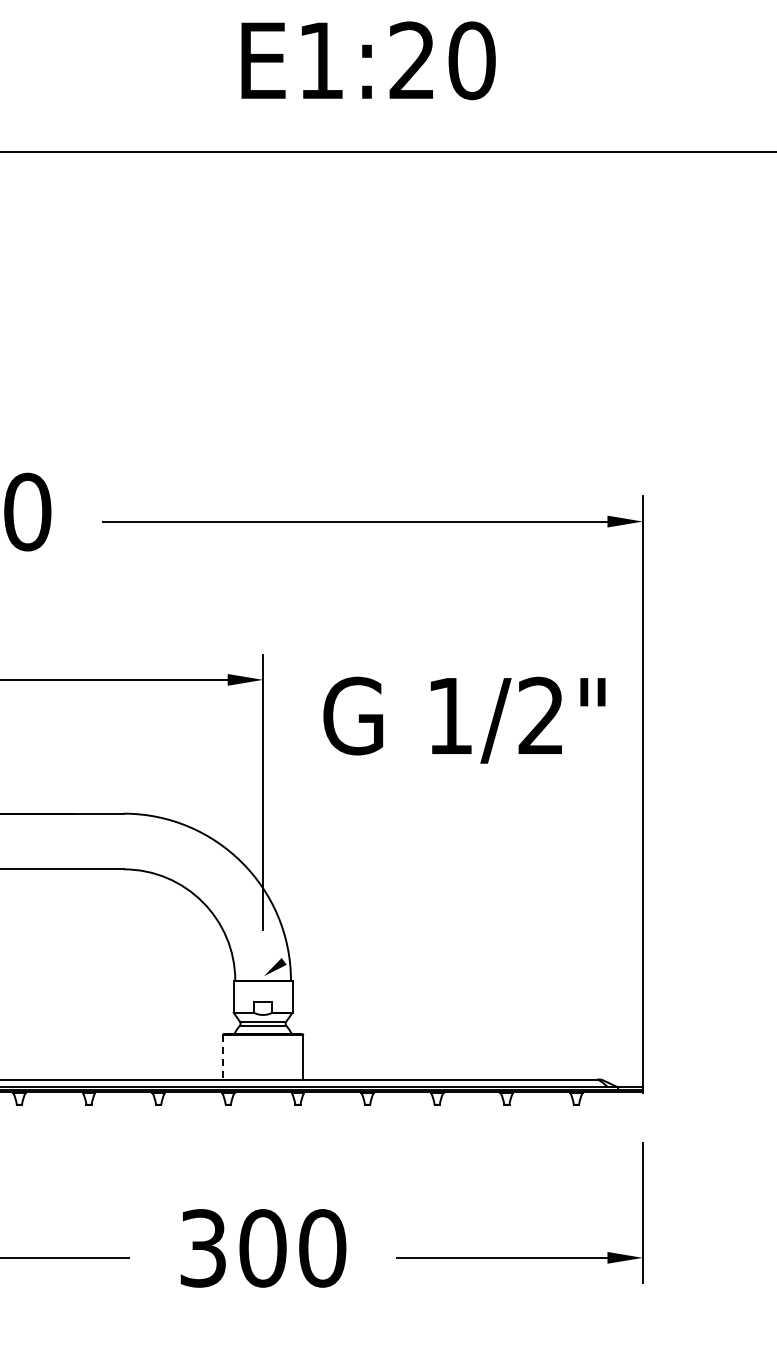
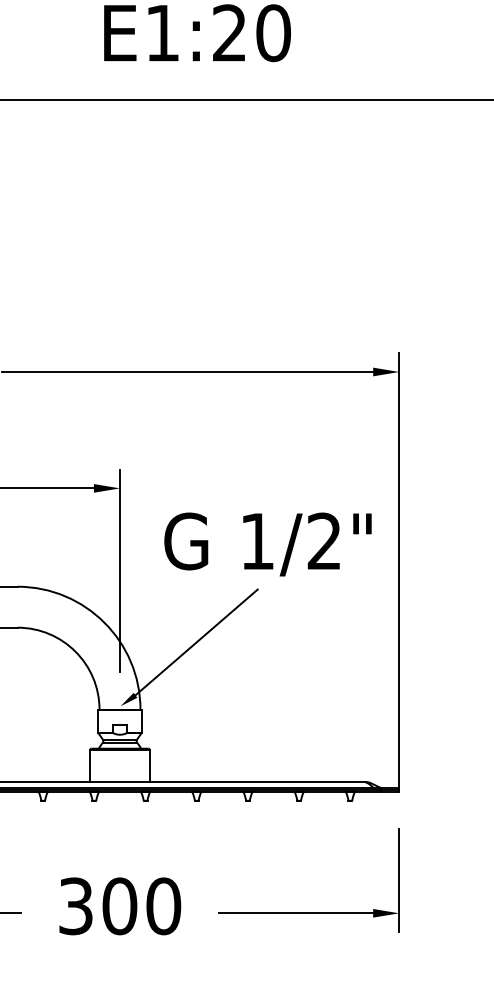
text: (464, 719) -> (268, 543), moved
line: (367, 889) -> (196, 642), added
line: (222, 1057) -> (90, 766), dashed -> solid

